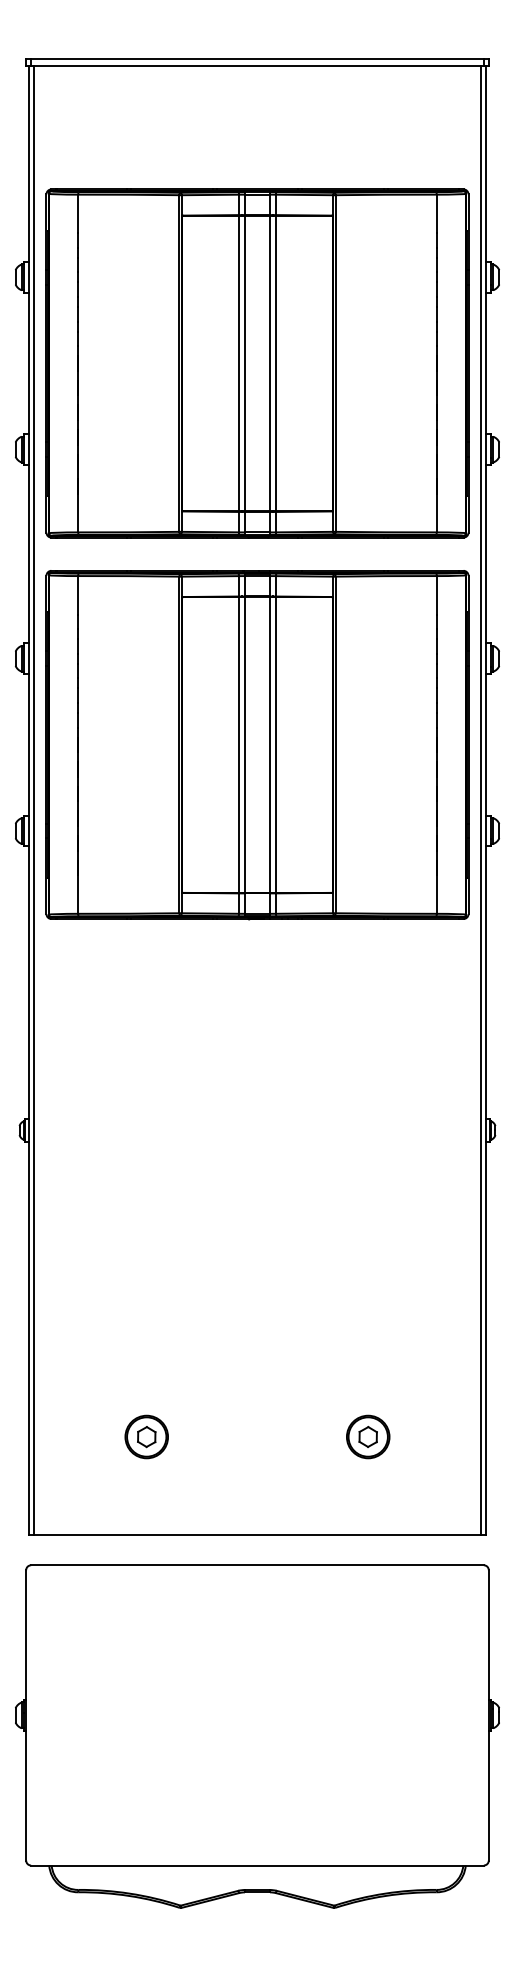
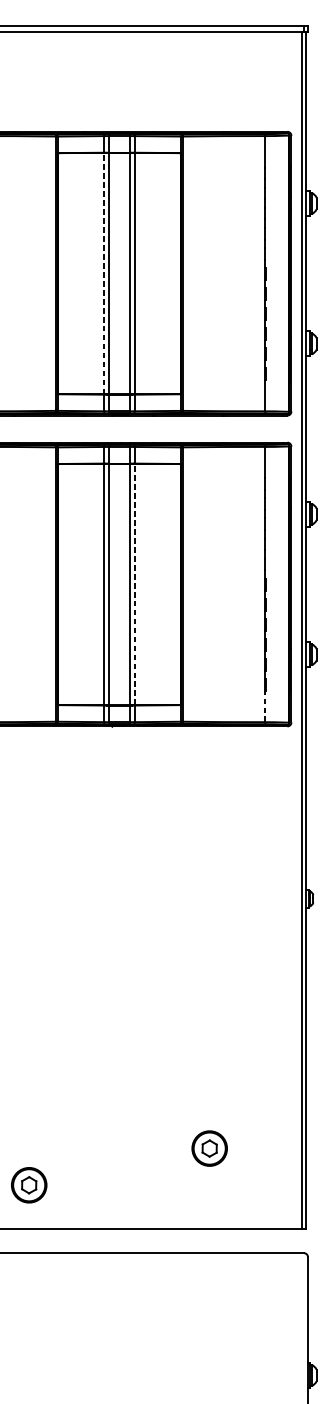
line: (238, 363) -> (103, 273), solid -> dashed
line: (276, 744) -> (134, 584), solid -> dashed
line: (436, 894) -> (265, 706), solid -> dashed
part: (146, 1436) -> (29, 1184), moved

